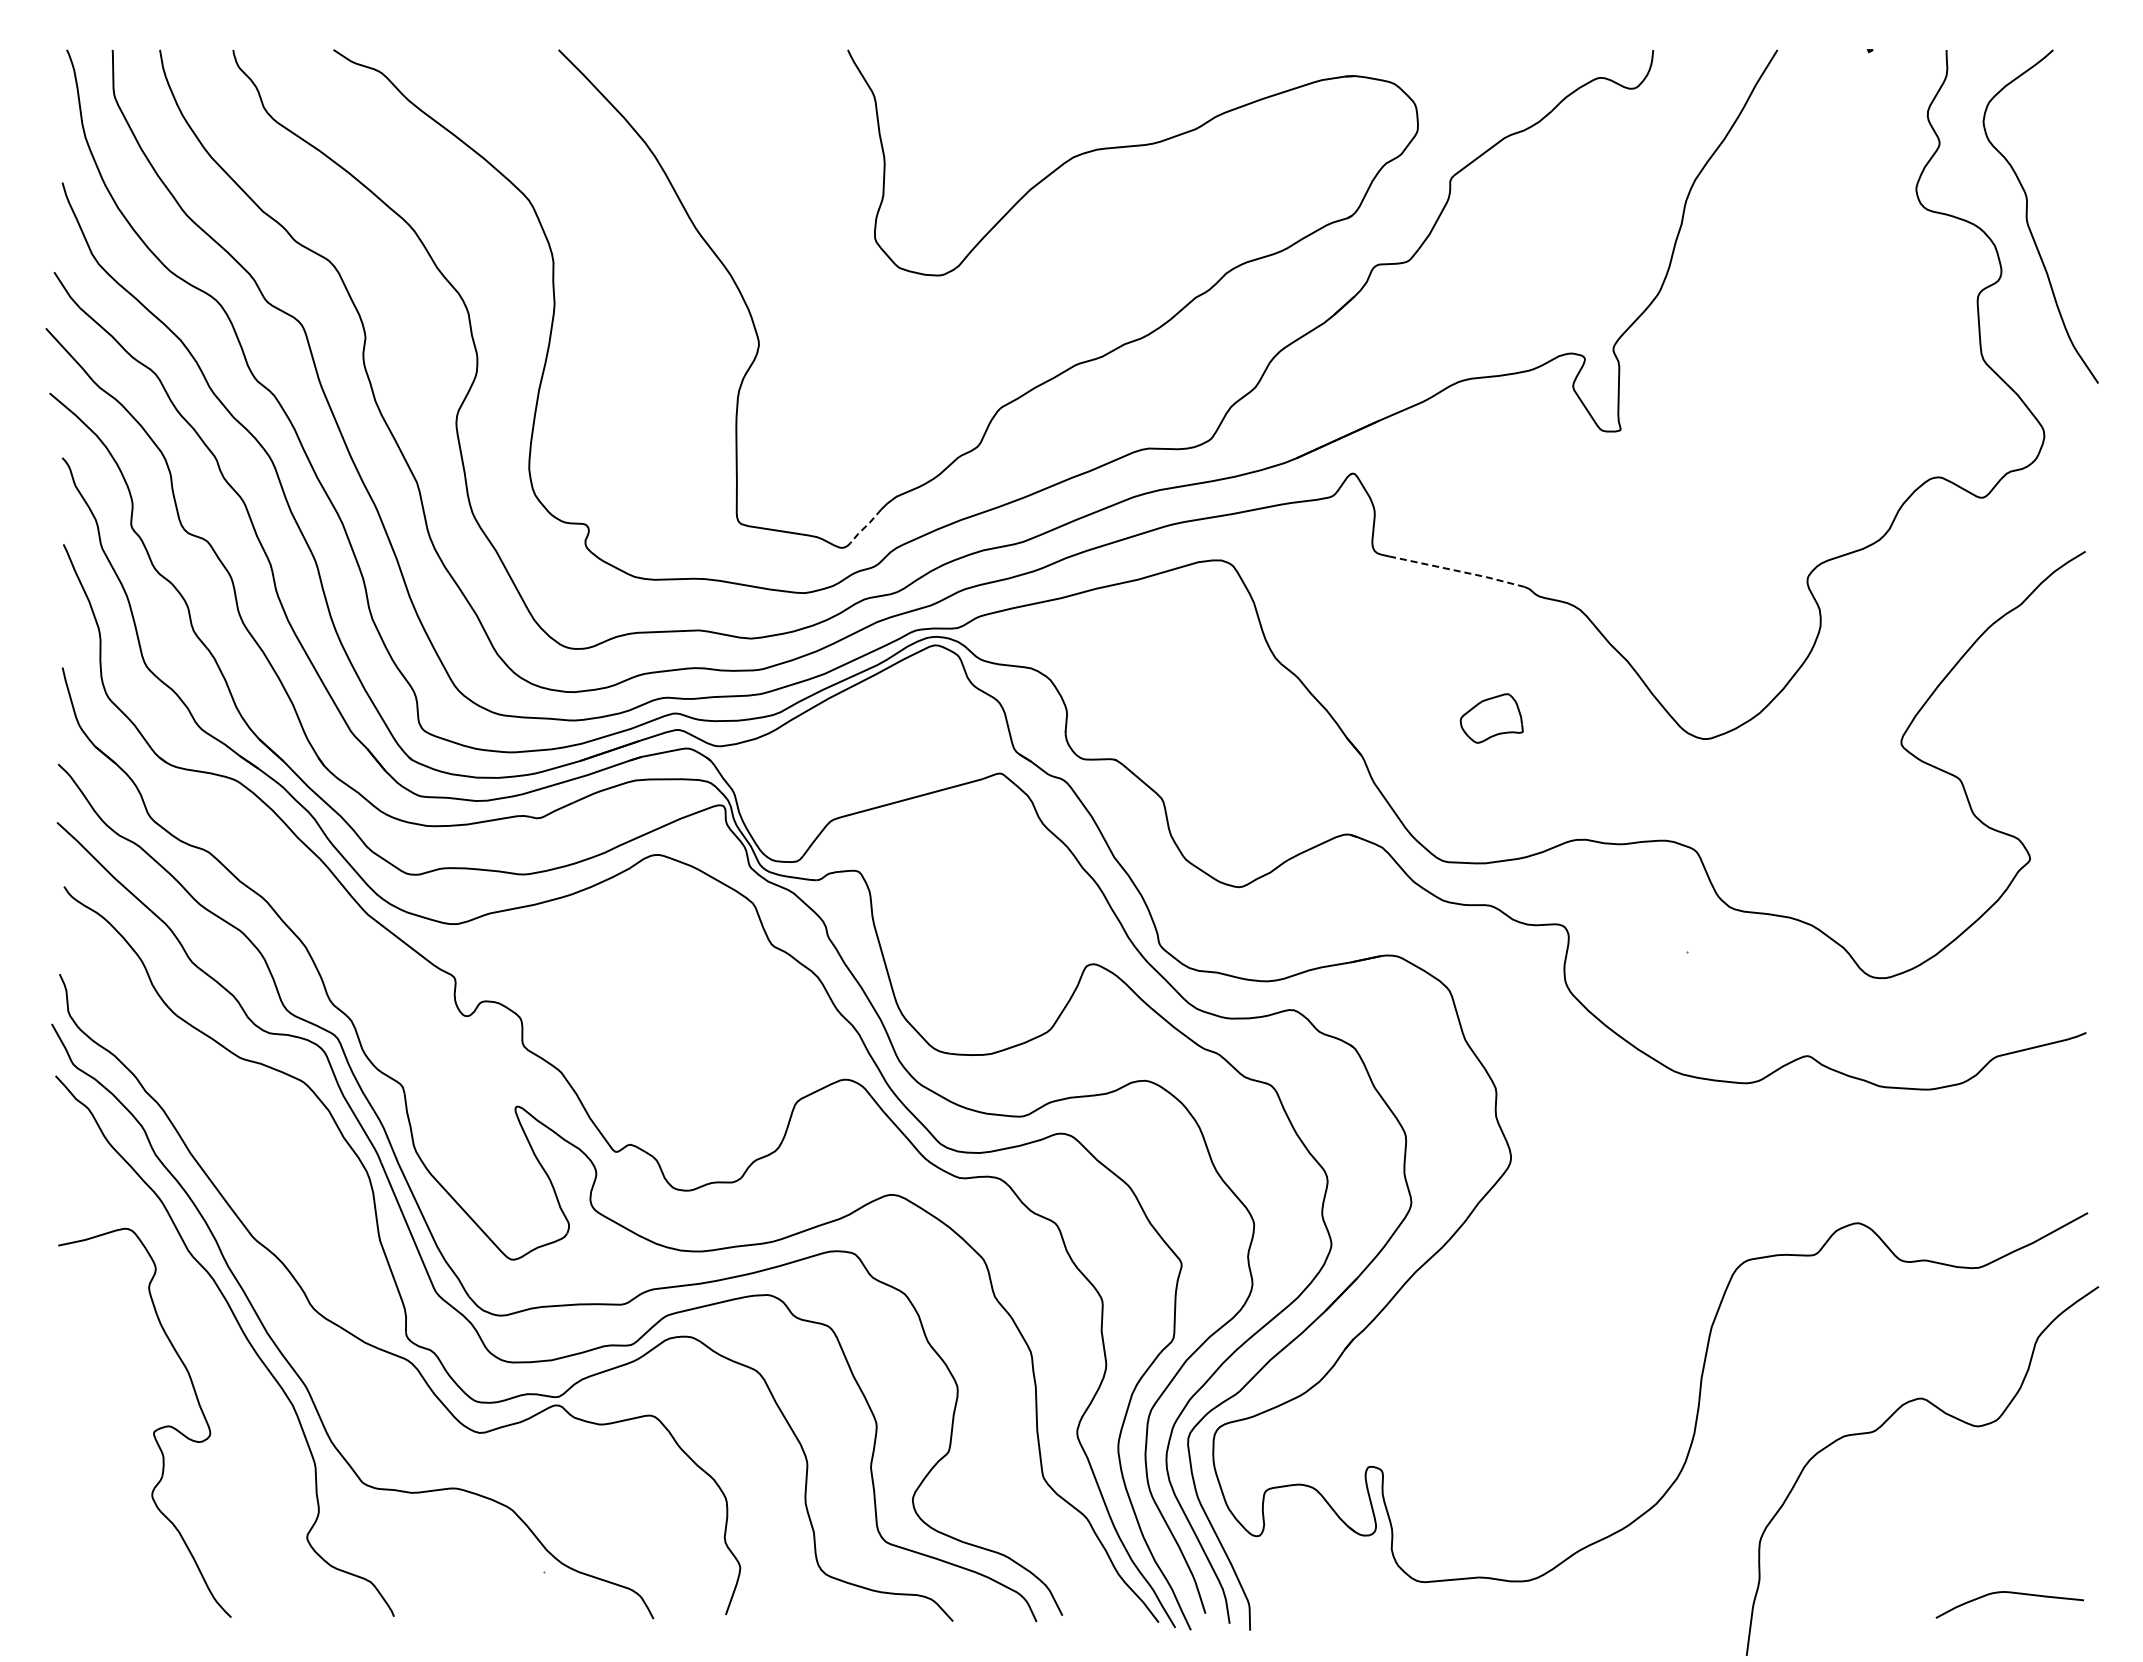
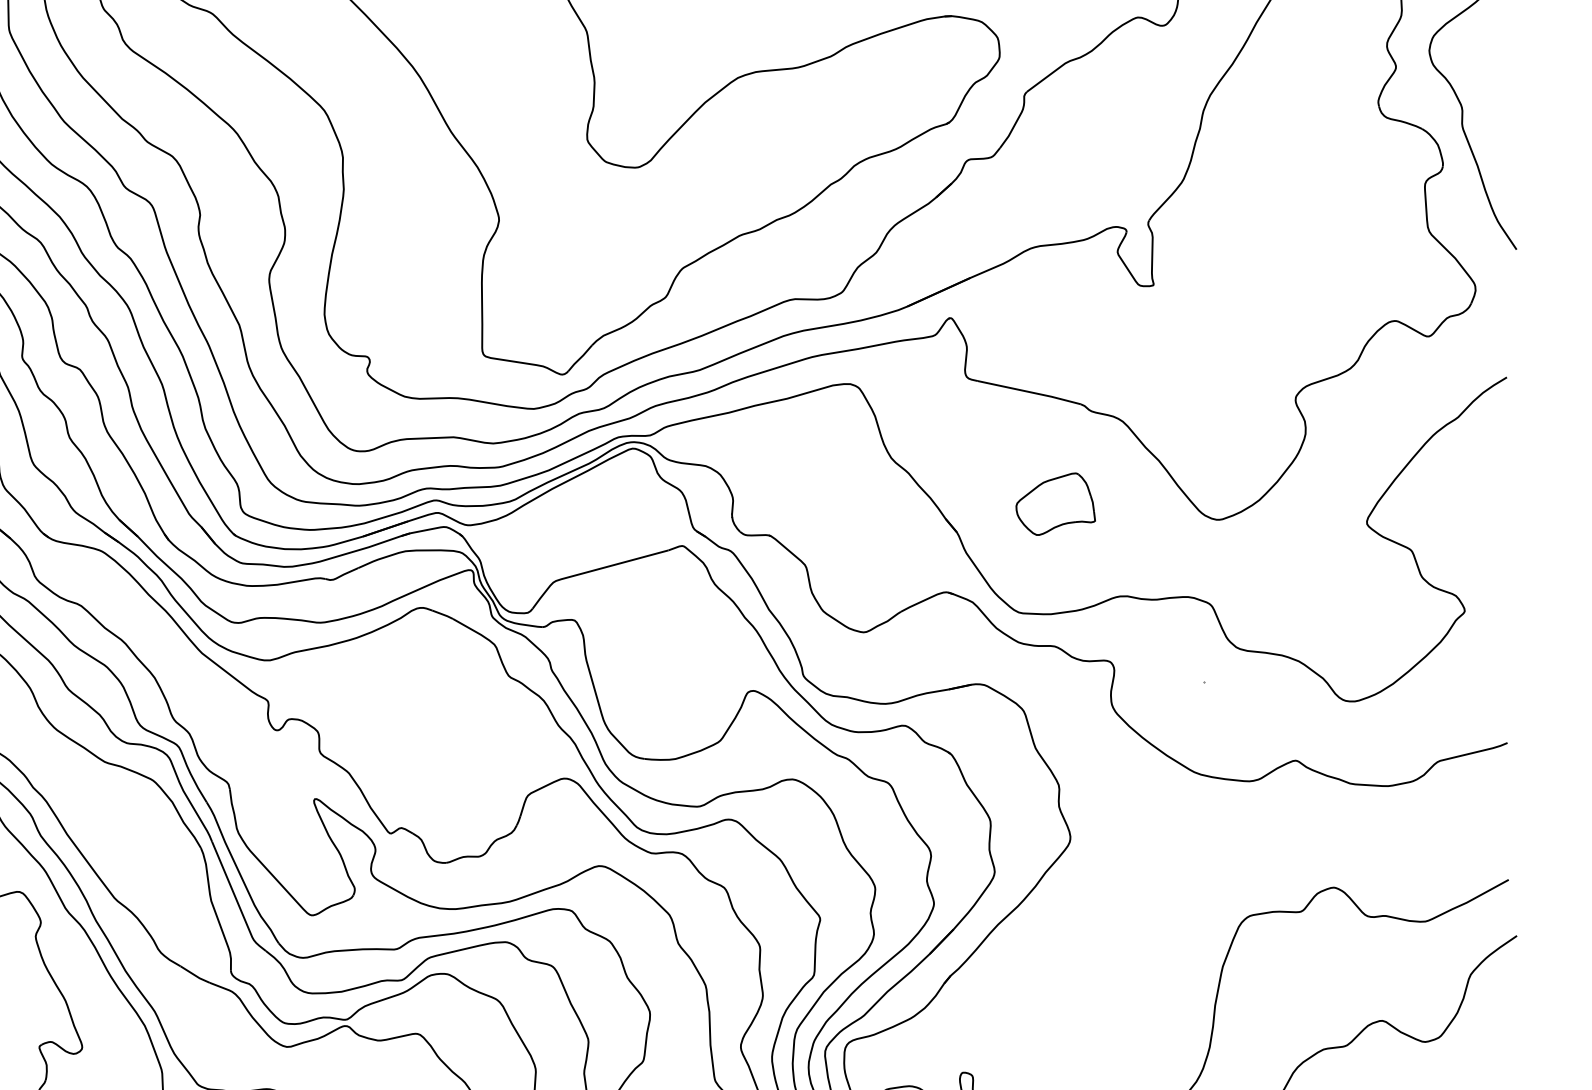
line: (865, 526) -> (580, 358), dashed -> solid
line: (1457, 570) -> (1029, 391), dashed -> solid
part: (1491, 718) -> (1055, 504), size x1.67

